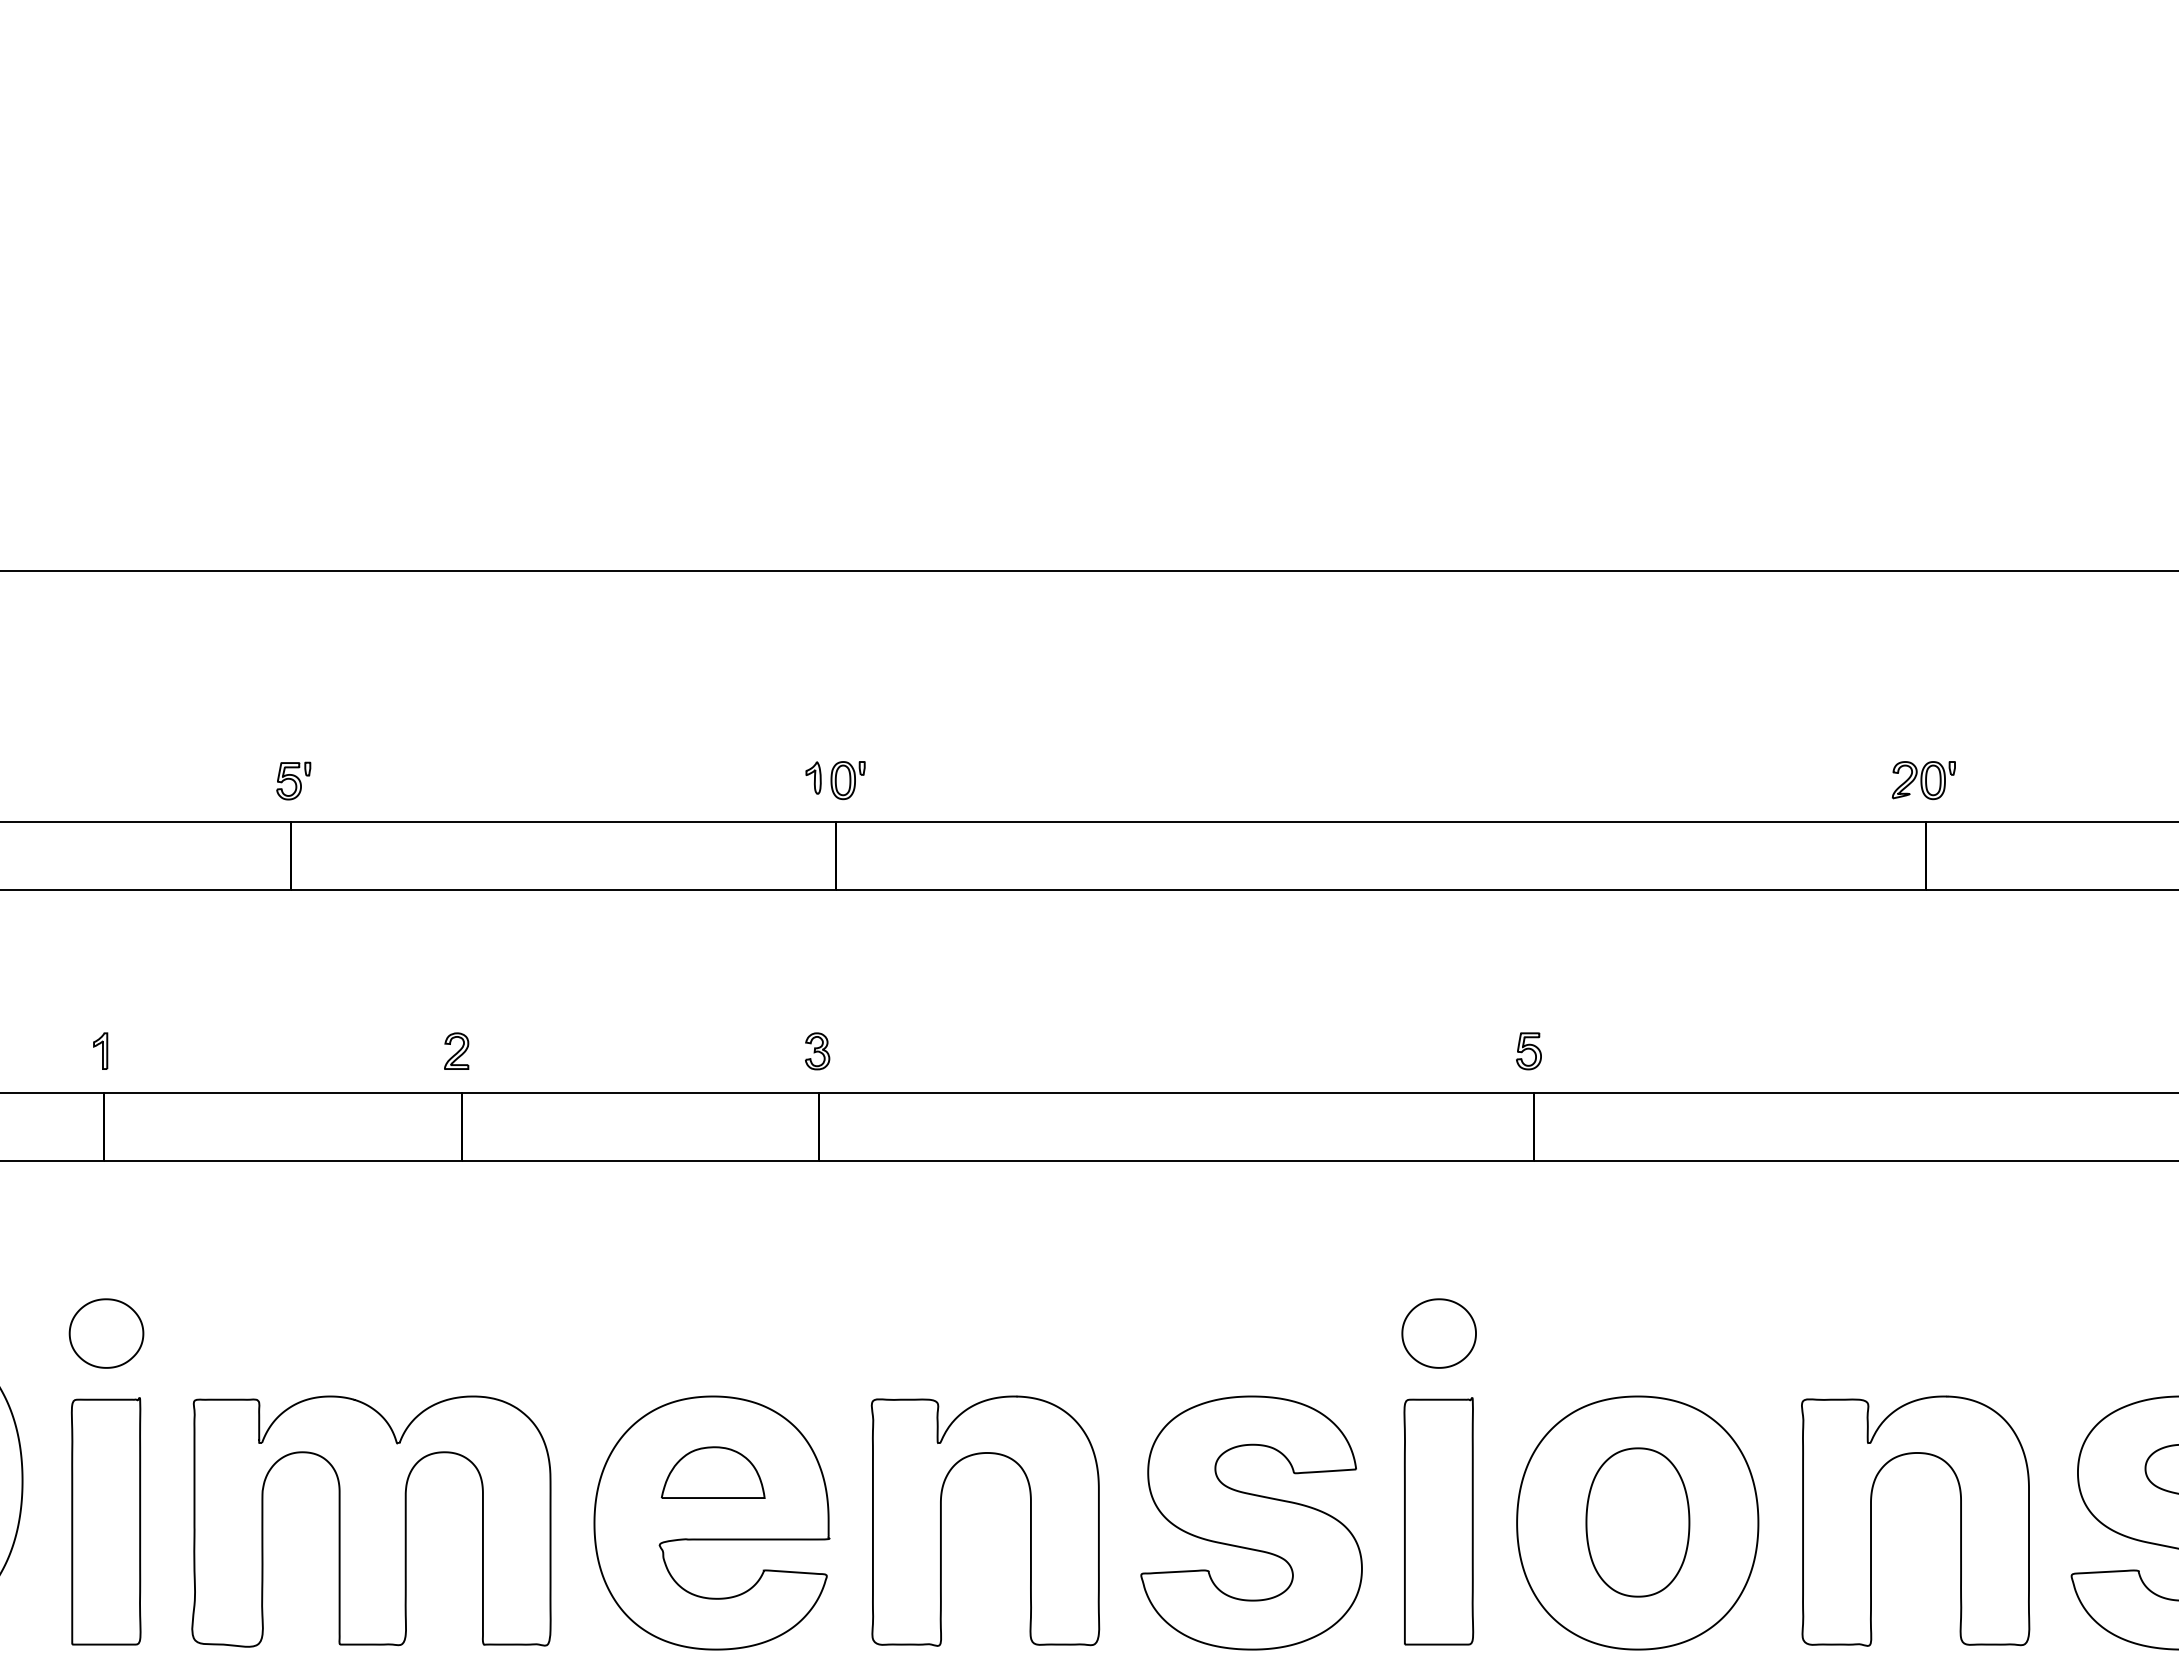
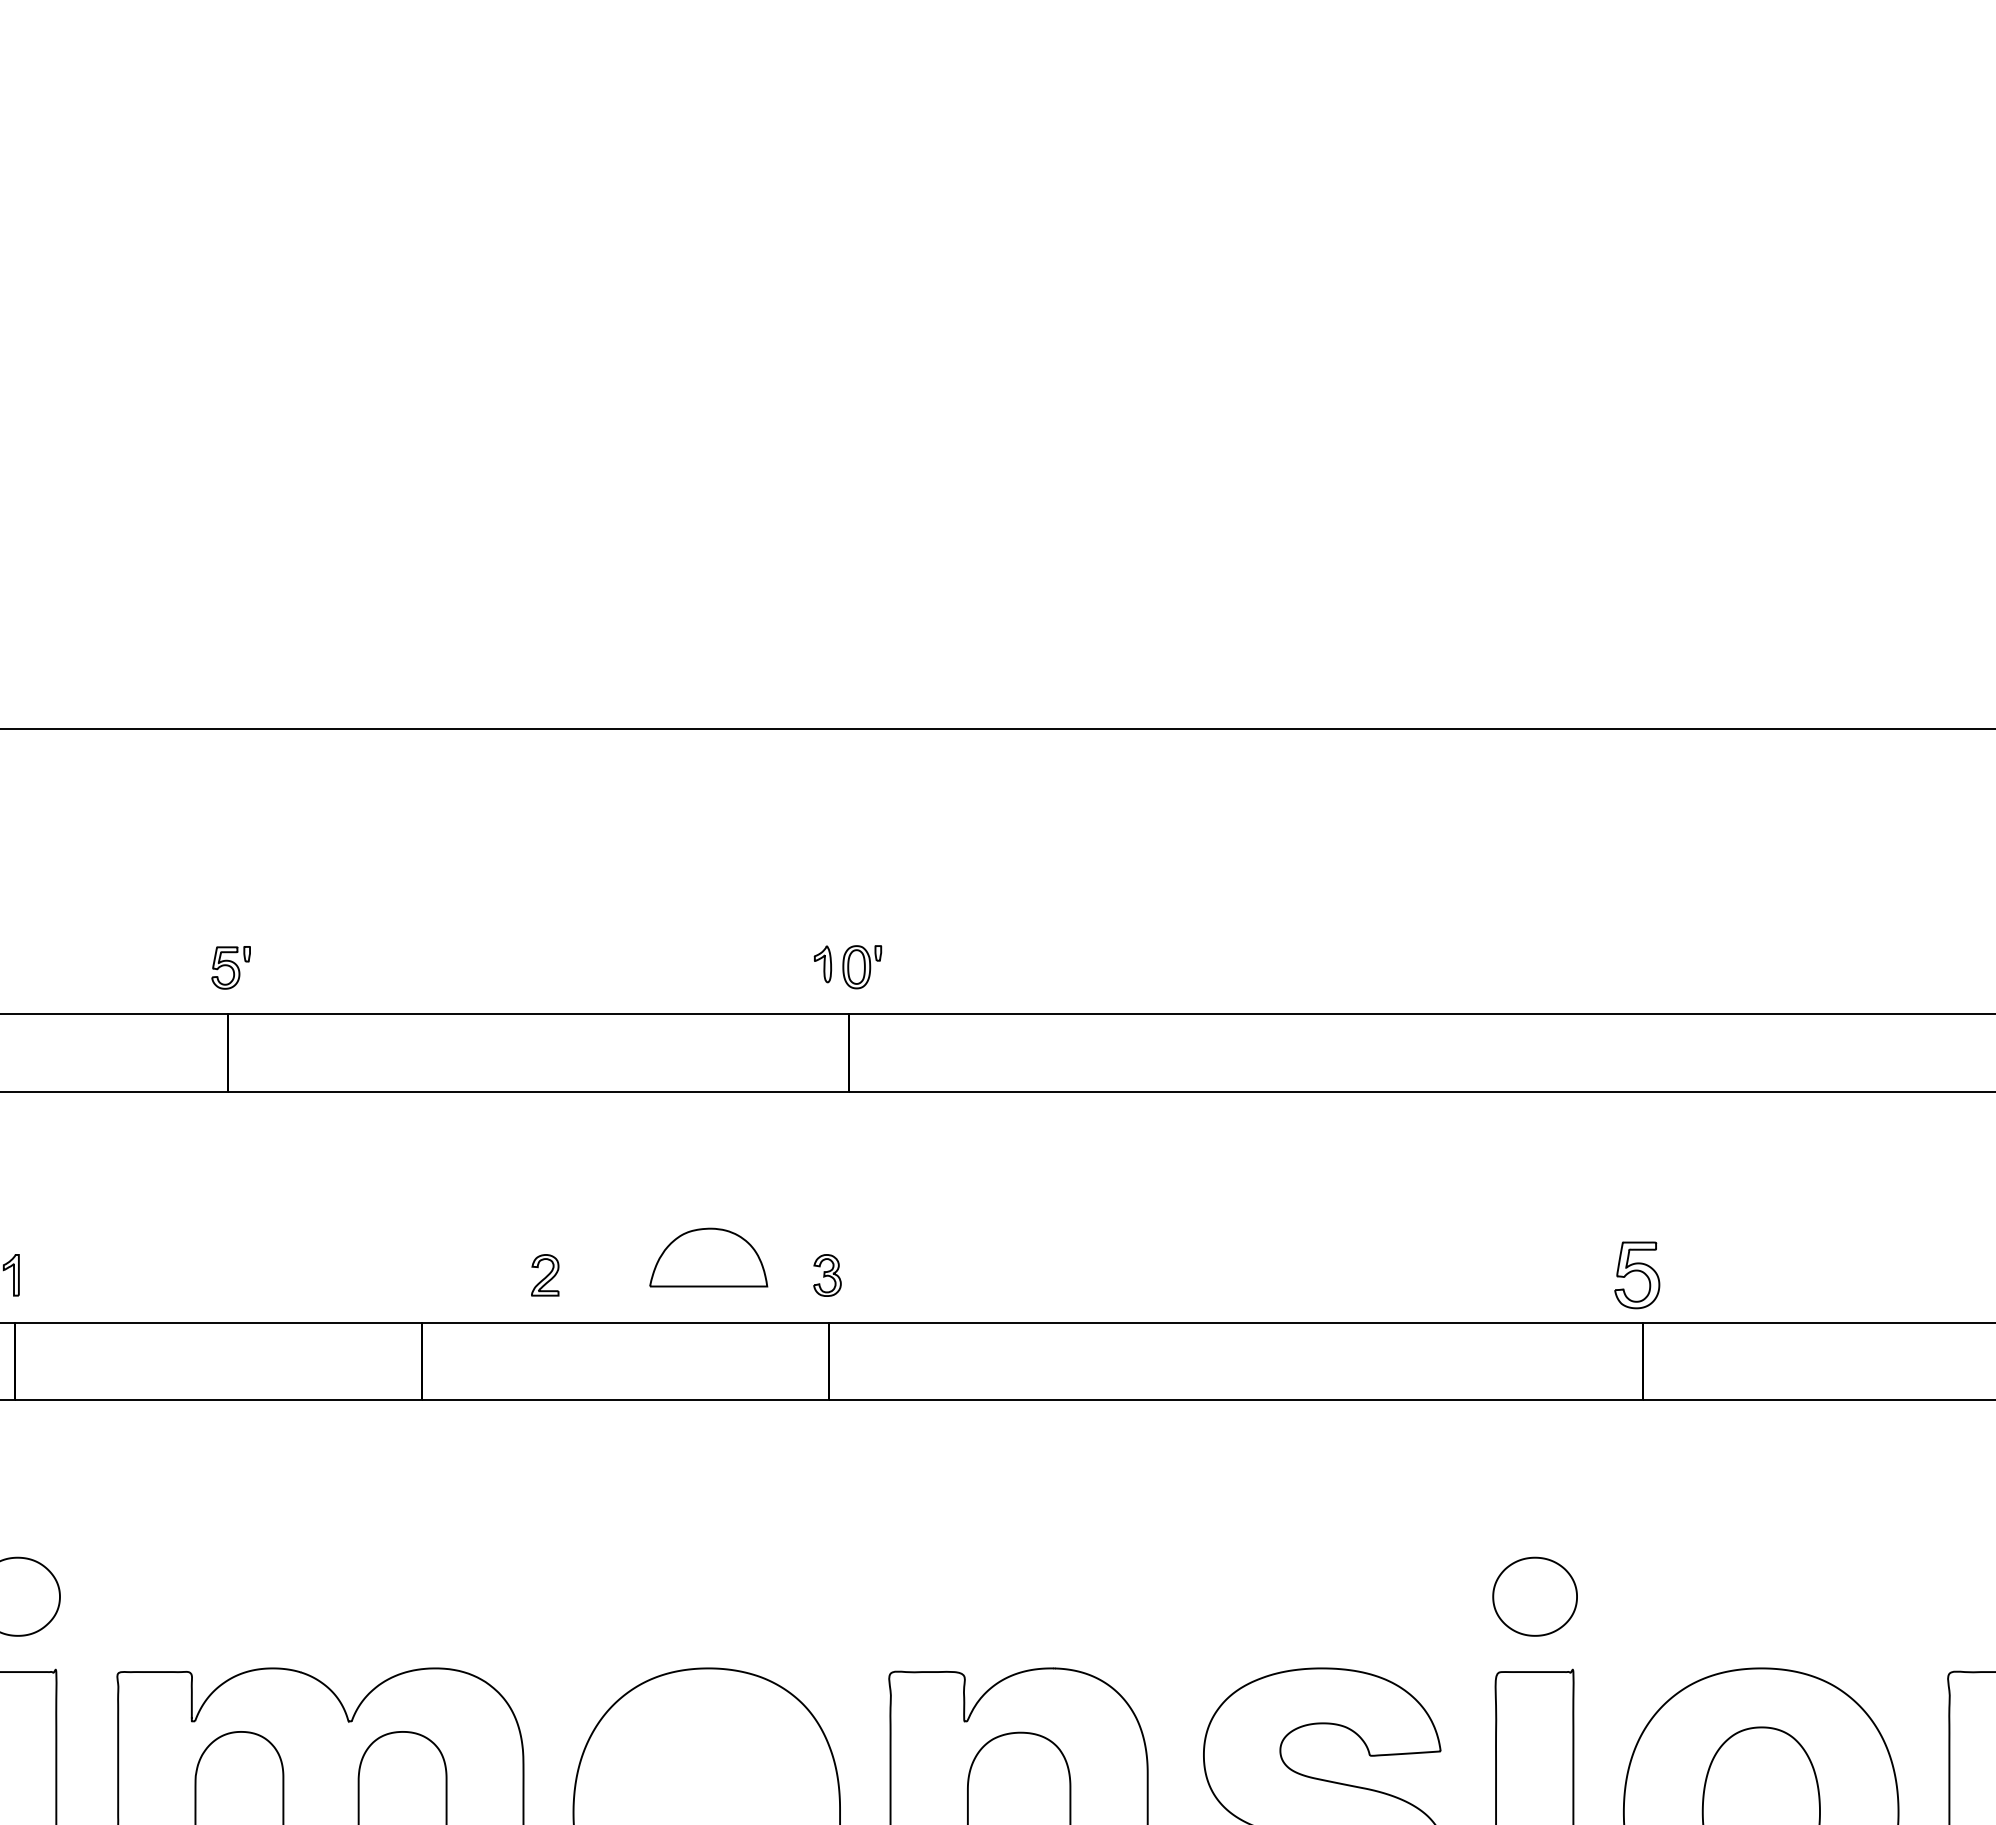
part: (456, 1050) -> (545, 1274), moved
part: (1528, 1051) -> (1636, 1275), size x1.6
part: (712, 1472) -> (707, 1257), moved

